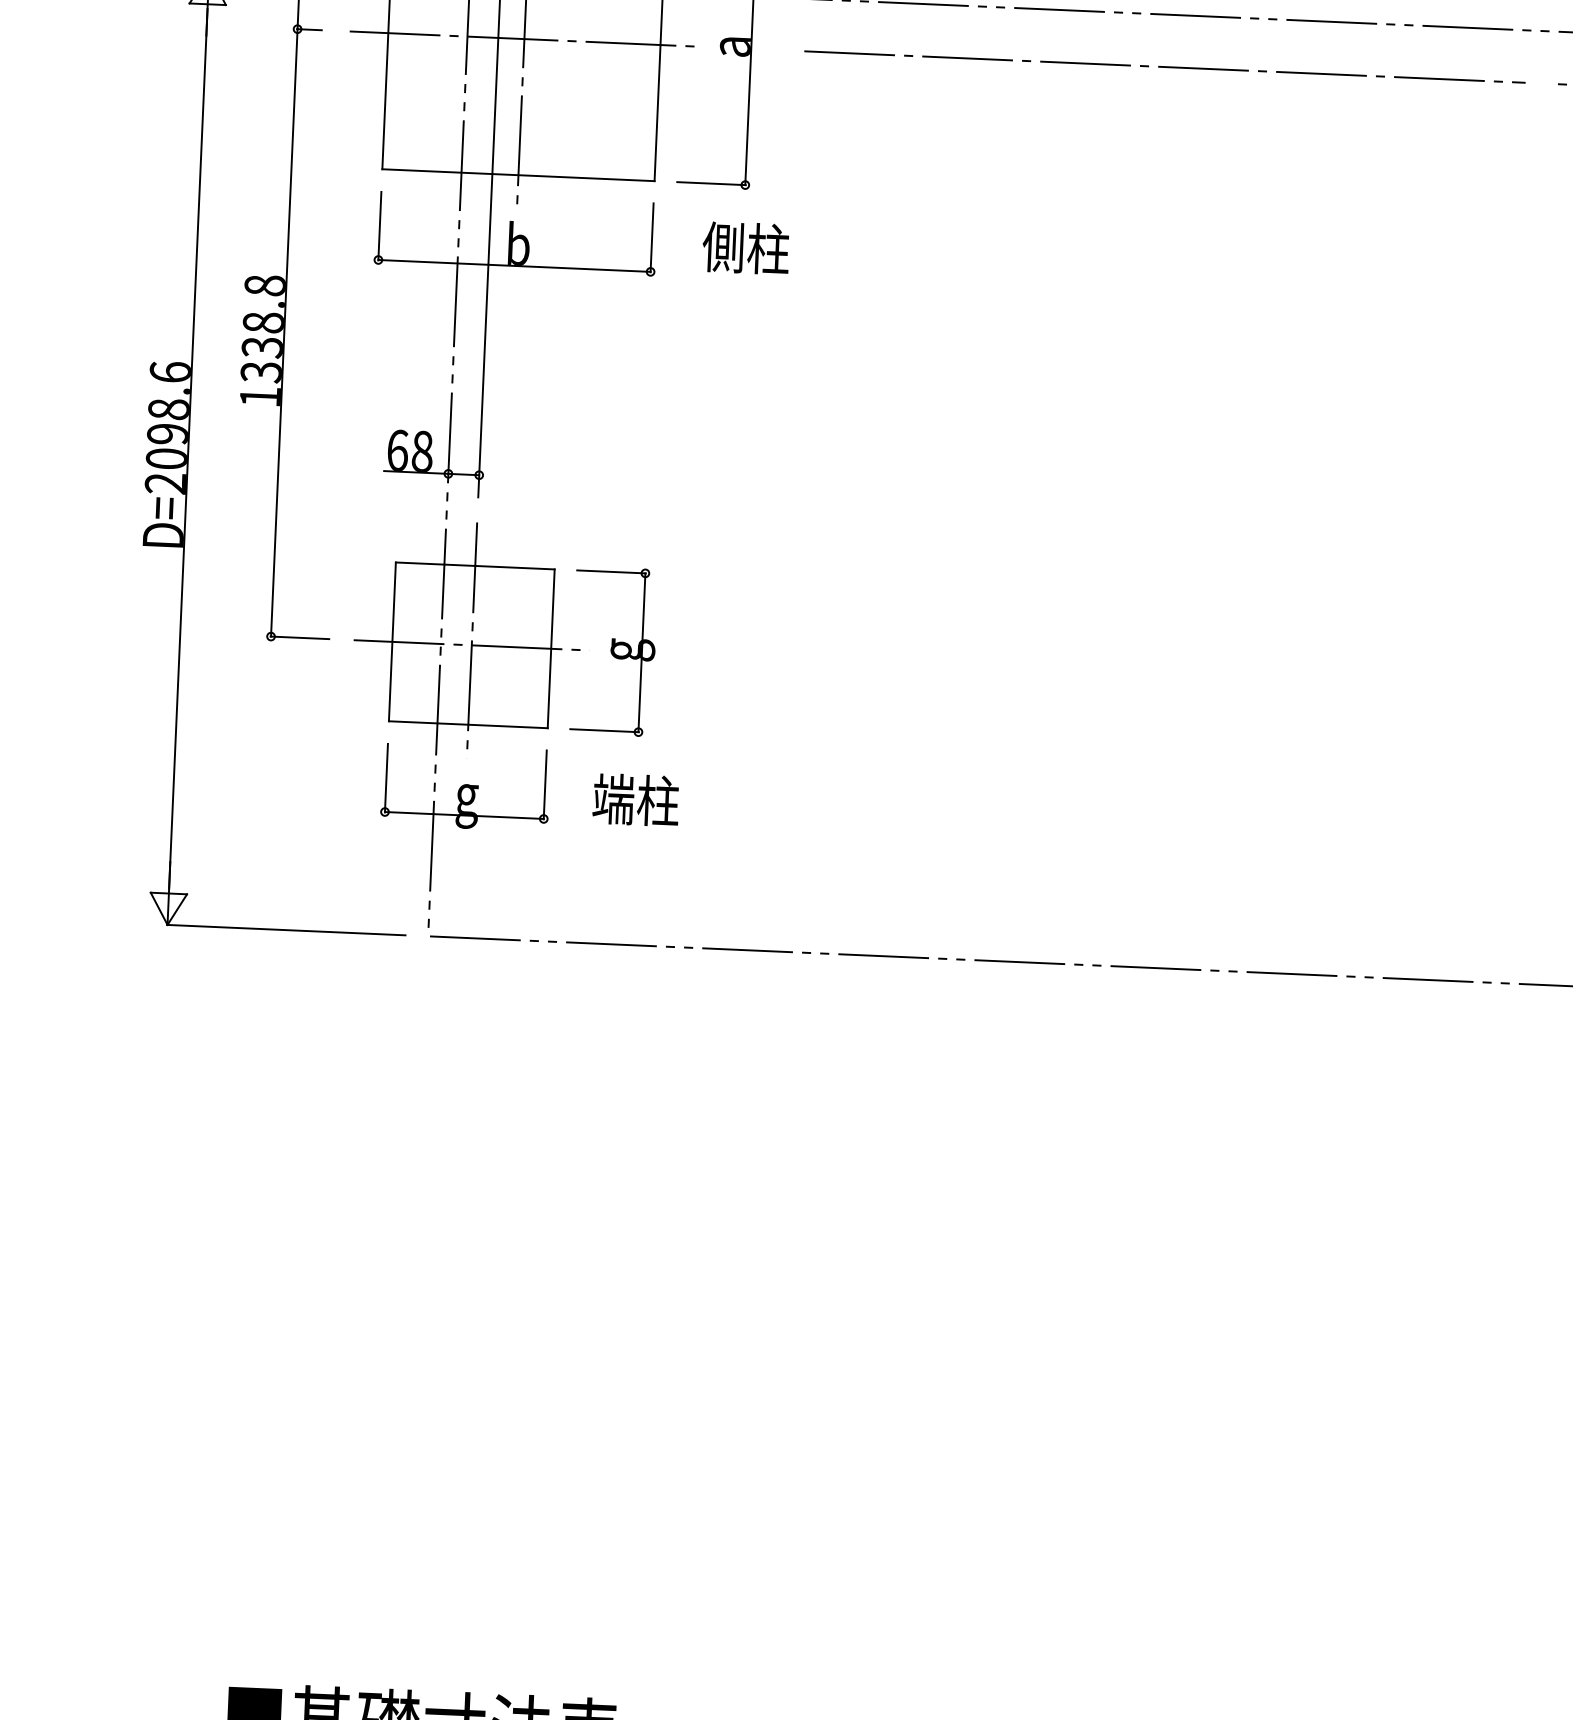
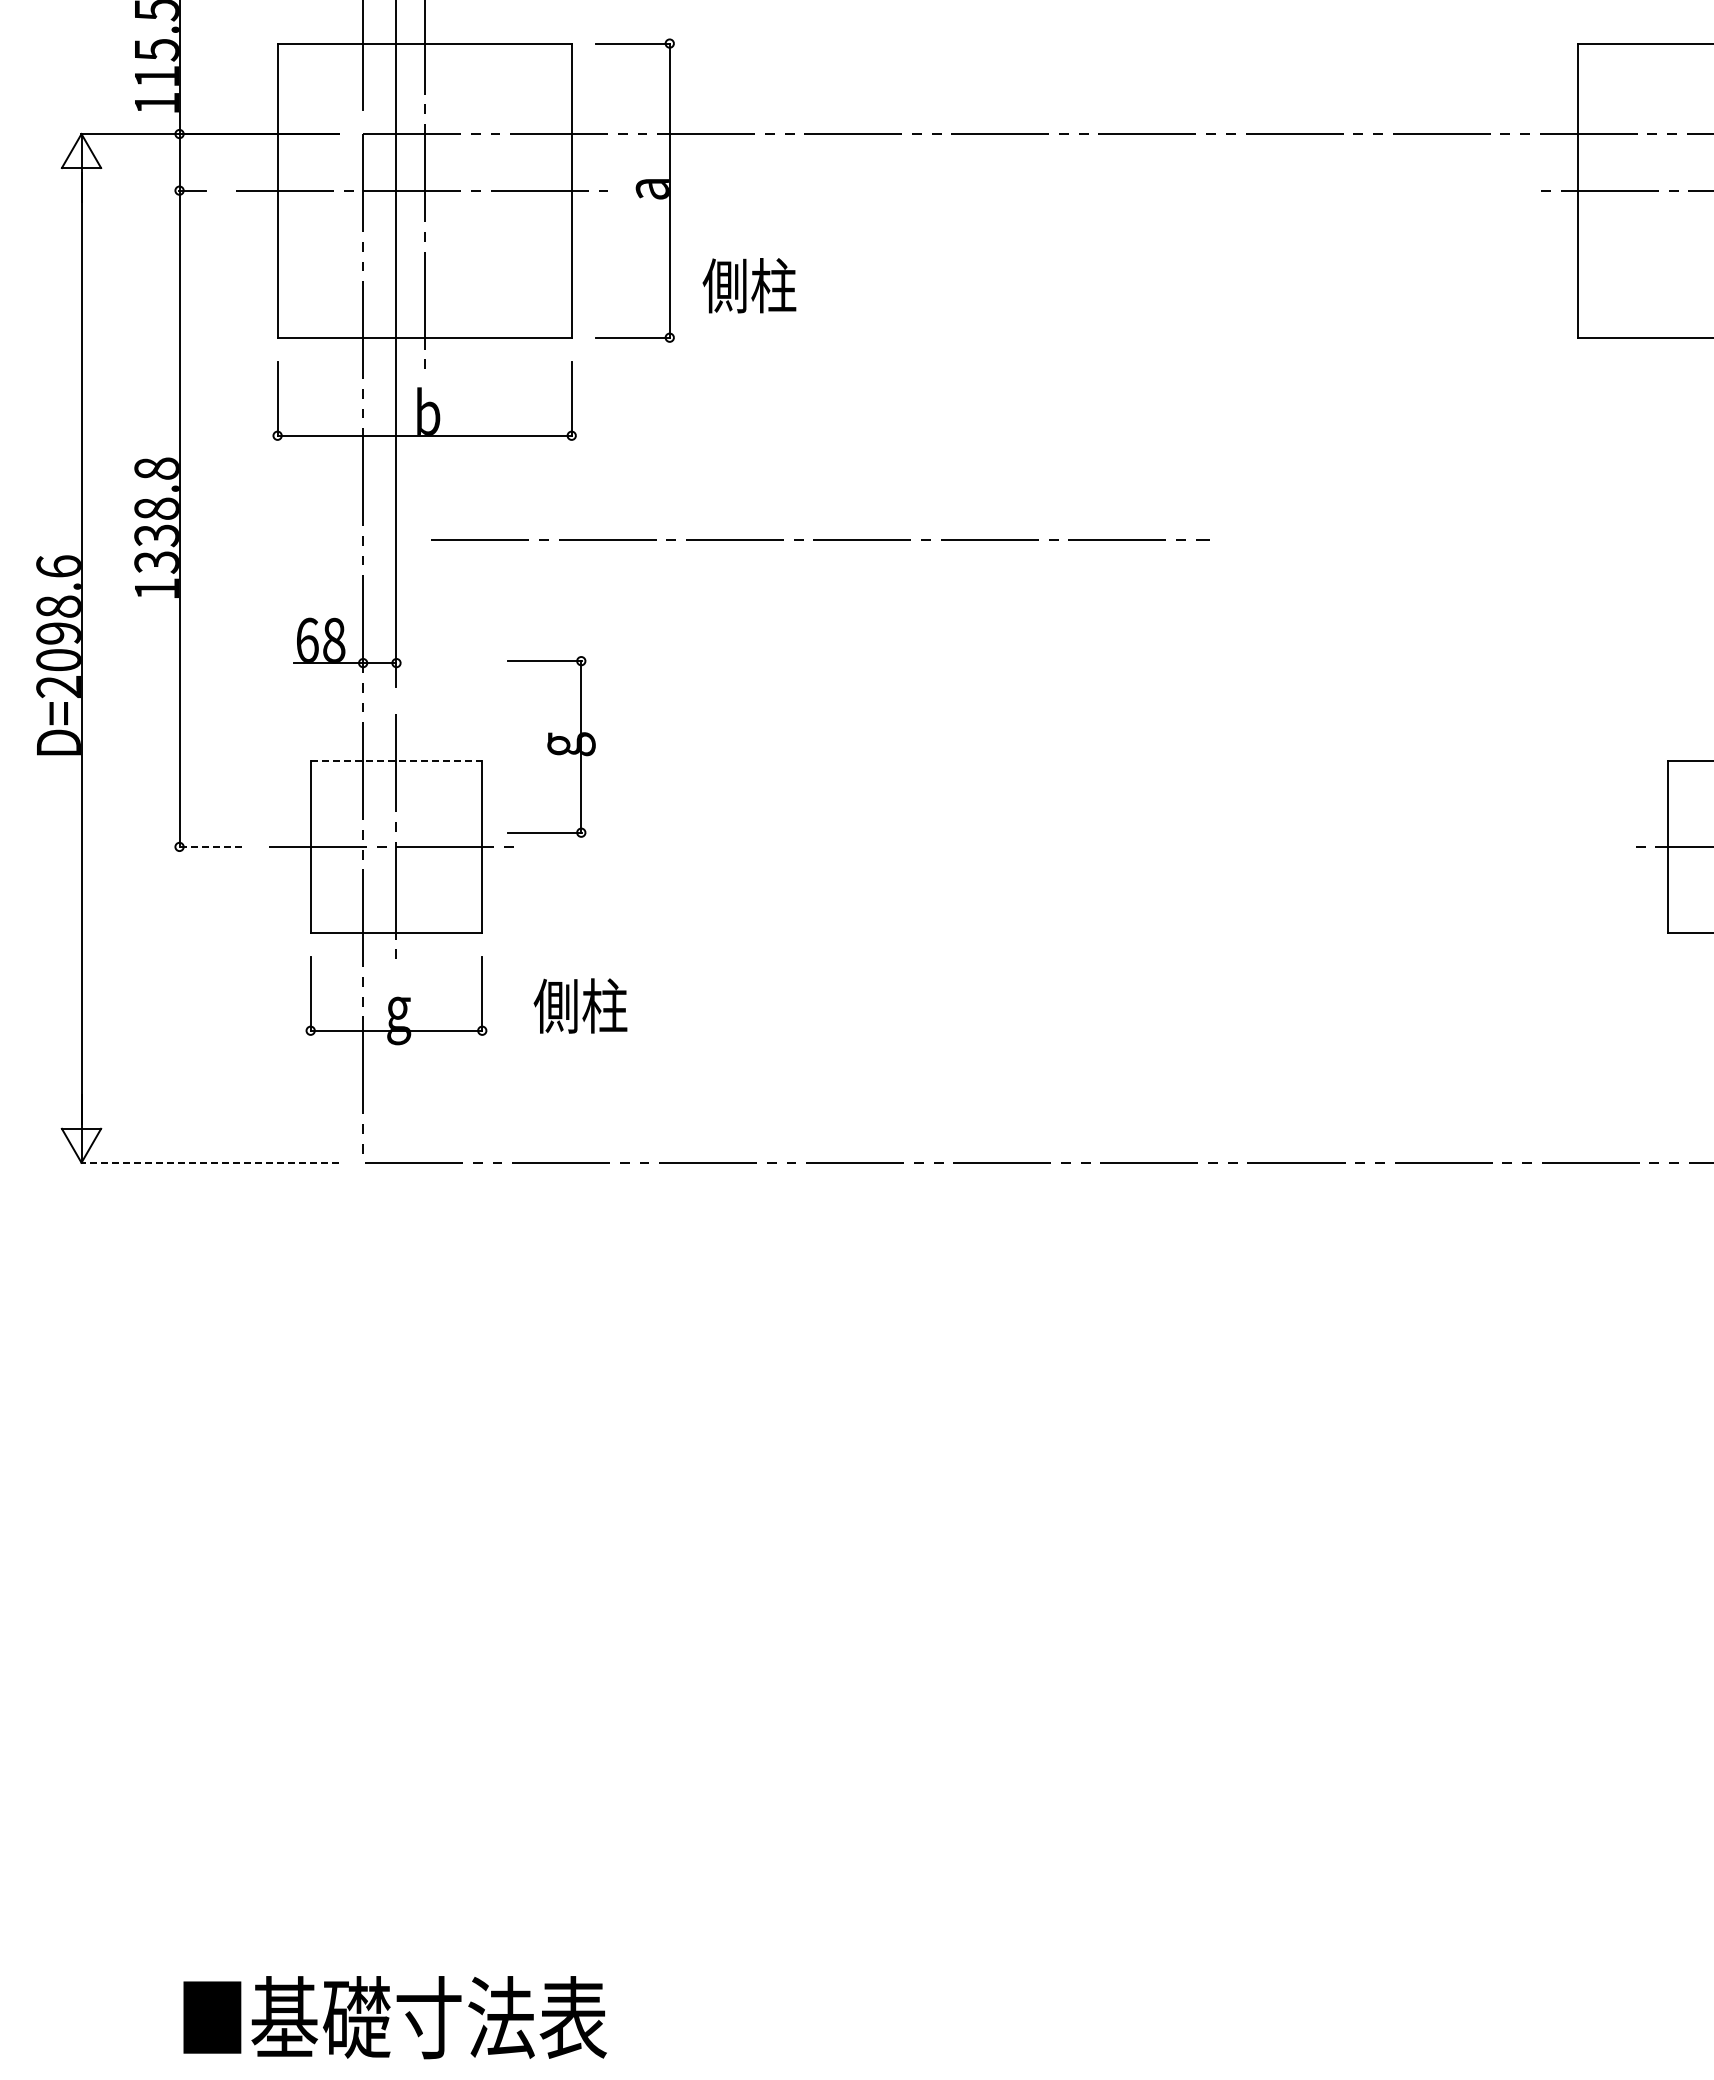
line: (1164, 66) -> (820, 539), moved
text: (746, 247) -> (749, 285), moved
line: (475, 566) -> (396, 761), solid -> dashed
line: (299, 637) -> (210, 846), solid -> dashed
part: (614, 651) -> (551, 746), moved
text: (612, 798) -> (555, 1005), 端柱 -> 側柱
line: (286, 929) -> (209, 1162), solid -> dashed

